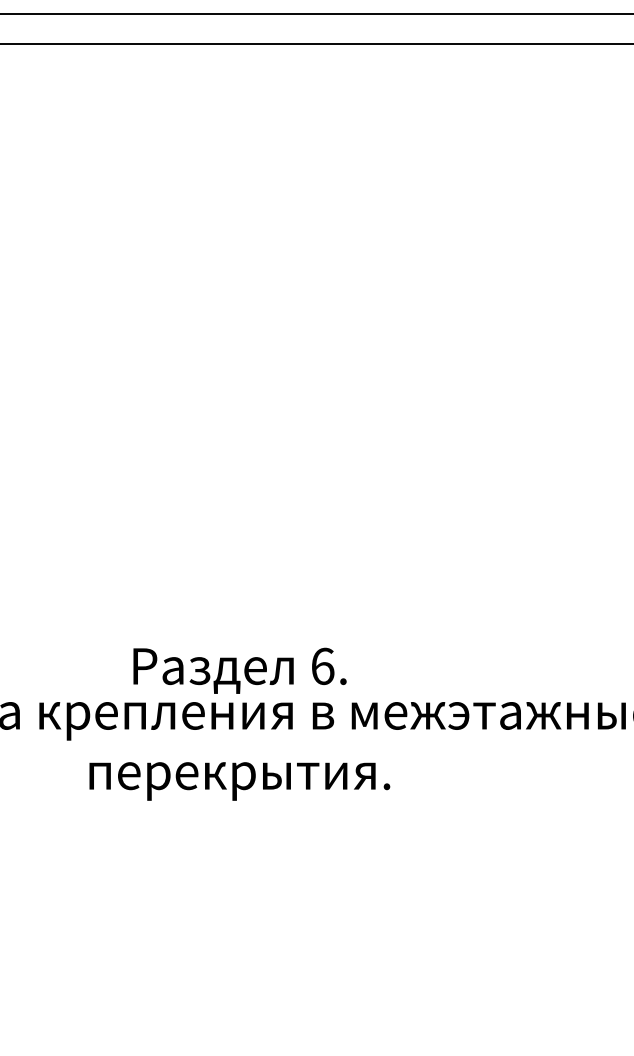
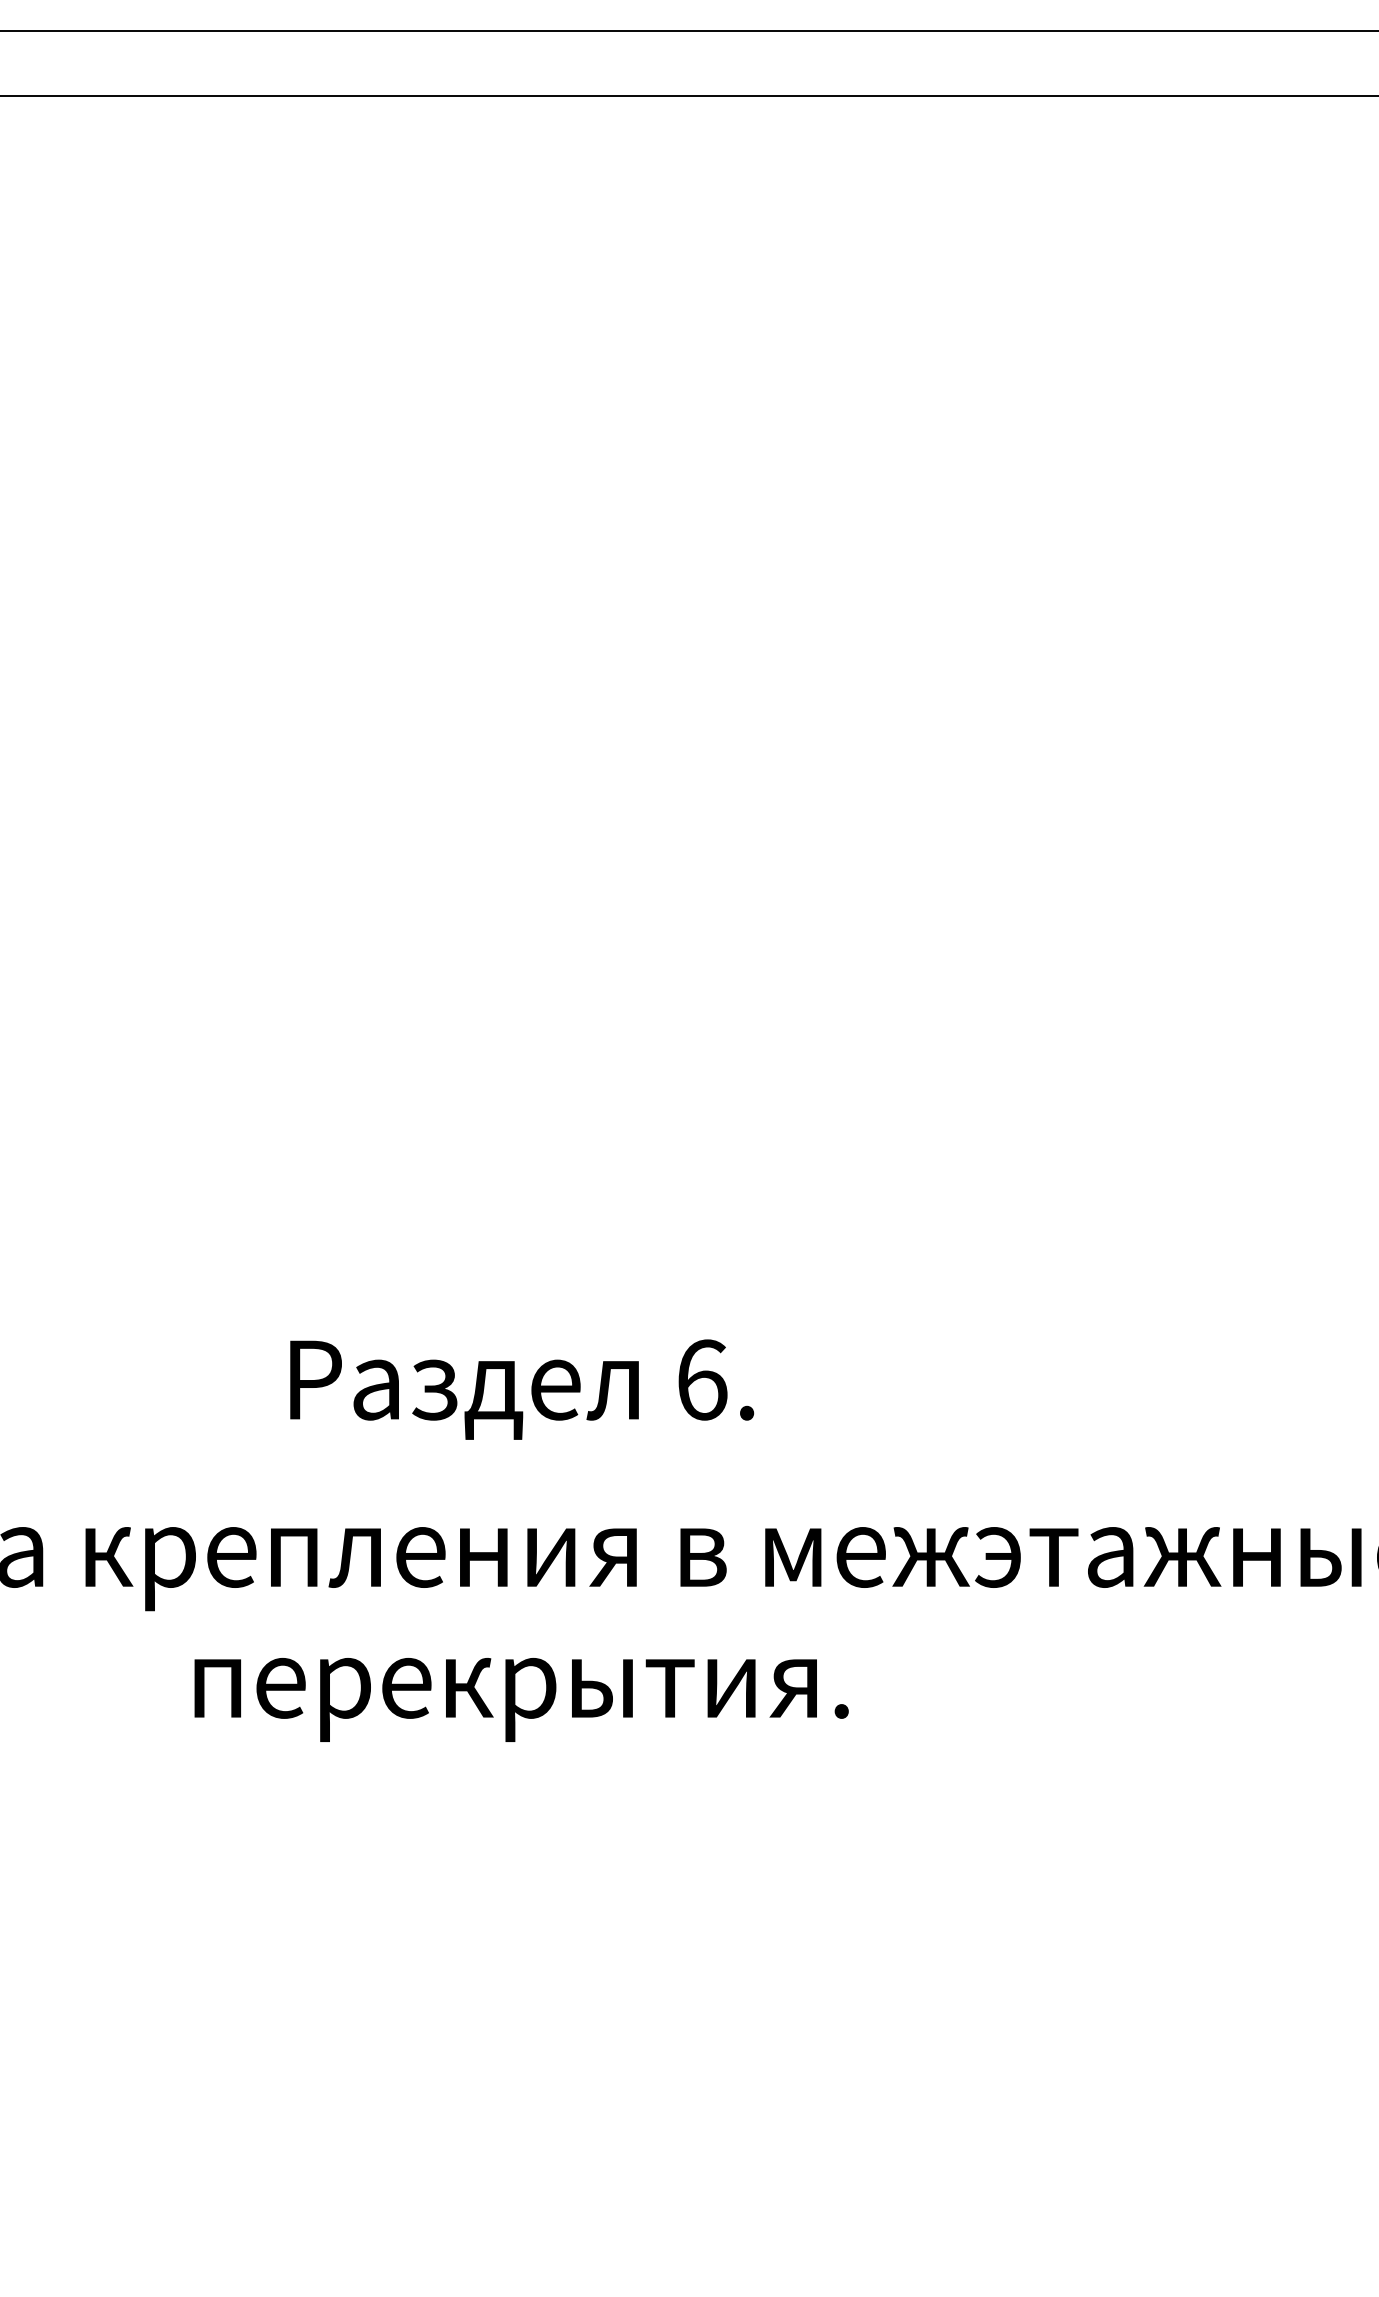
text: (239, 670) -> (520, 1388), moved

